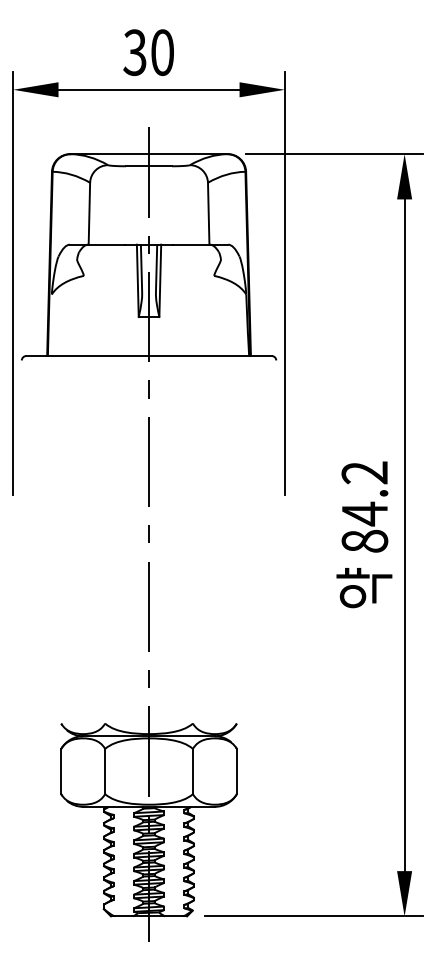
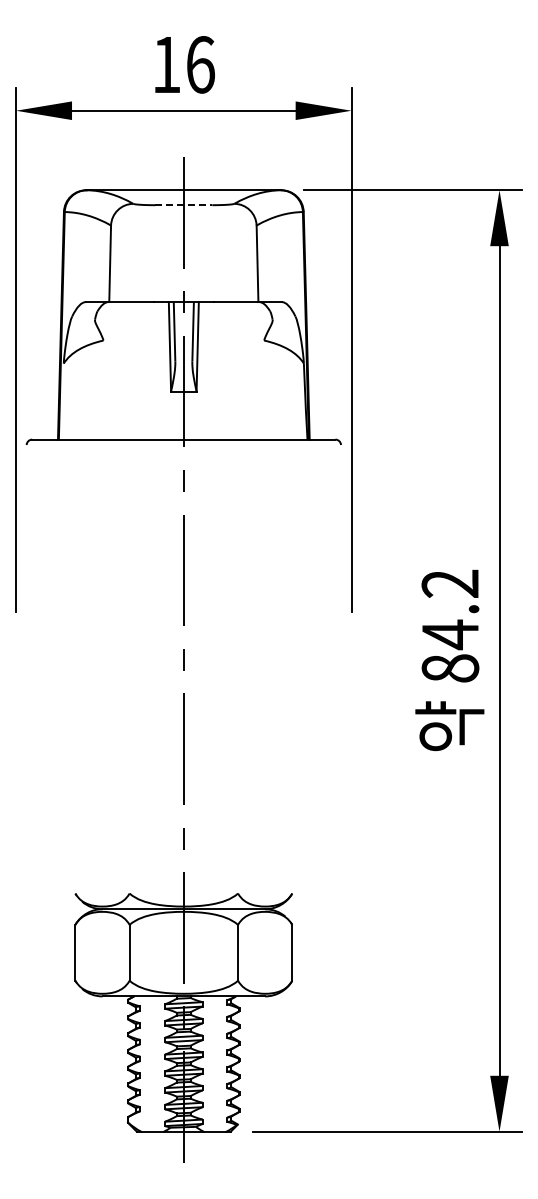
text: (148, 52) -> (183, 64), 30 -> 16
line: (149, 166) -> (184, 205), solid -> dashed

